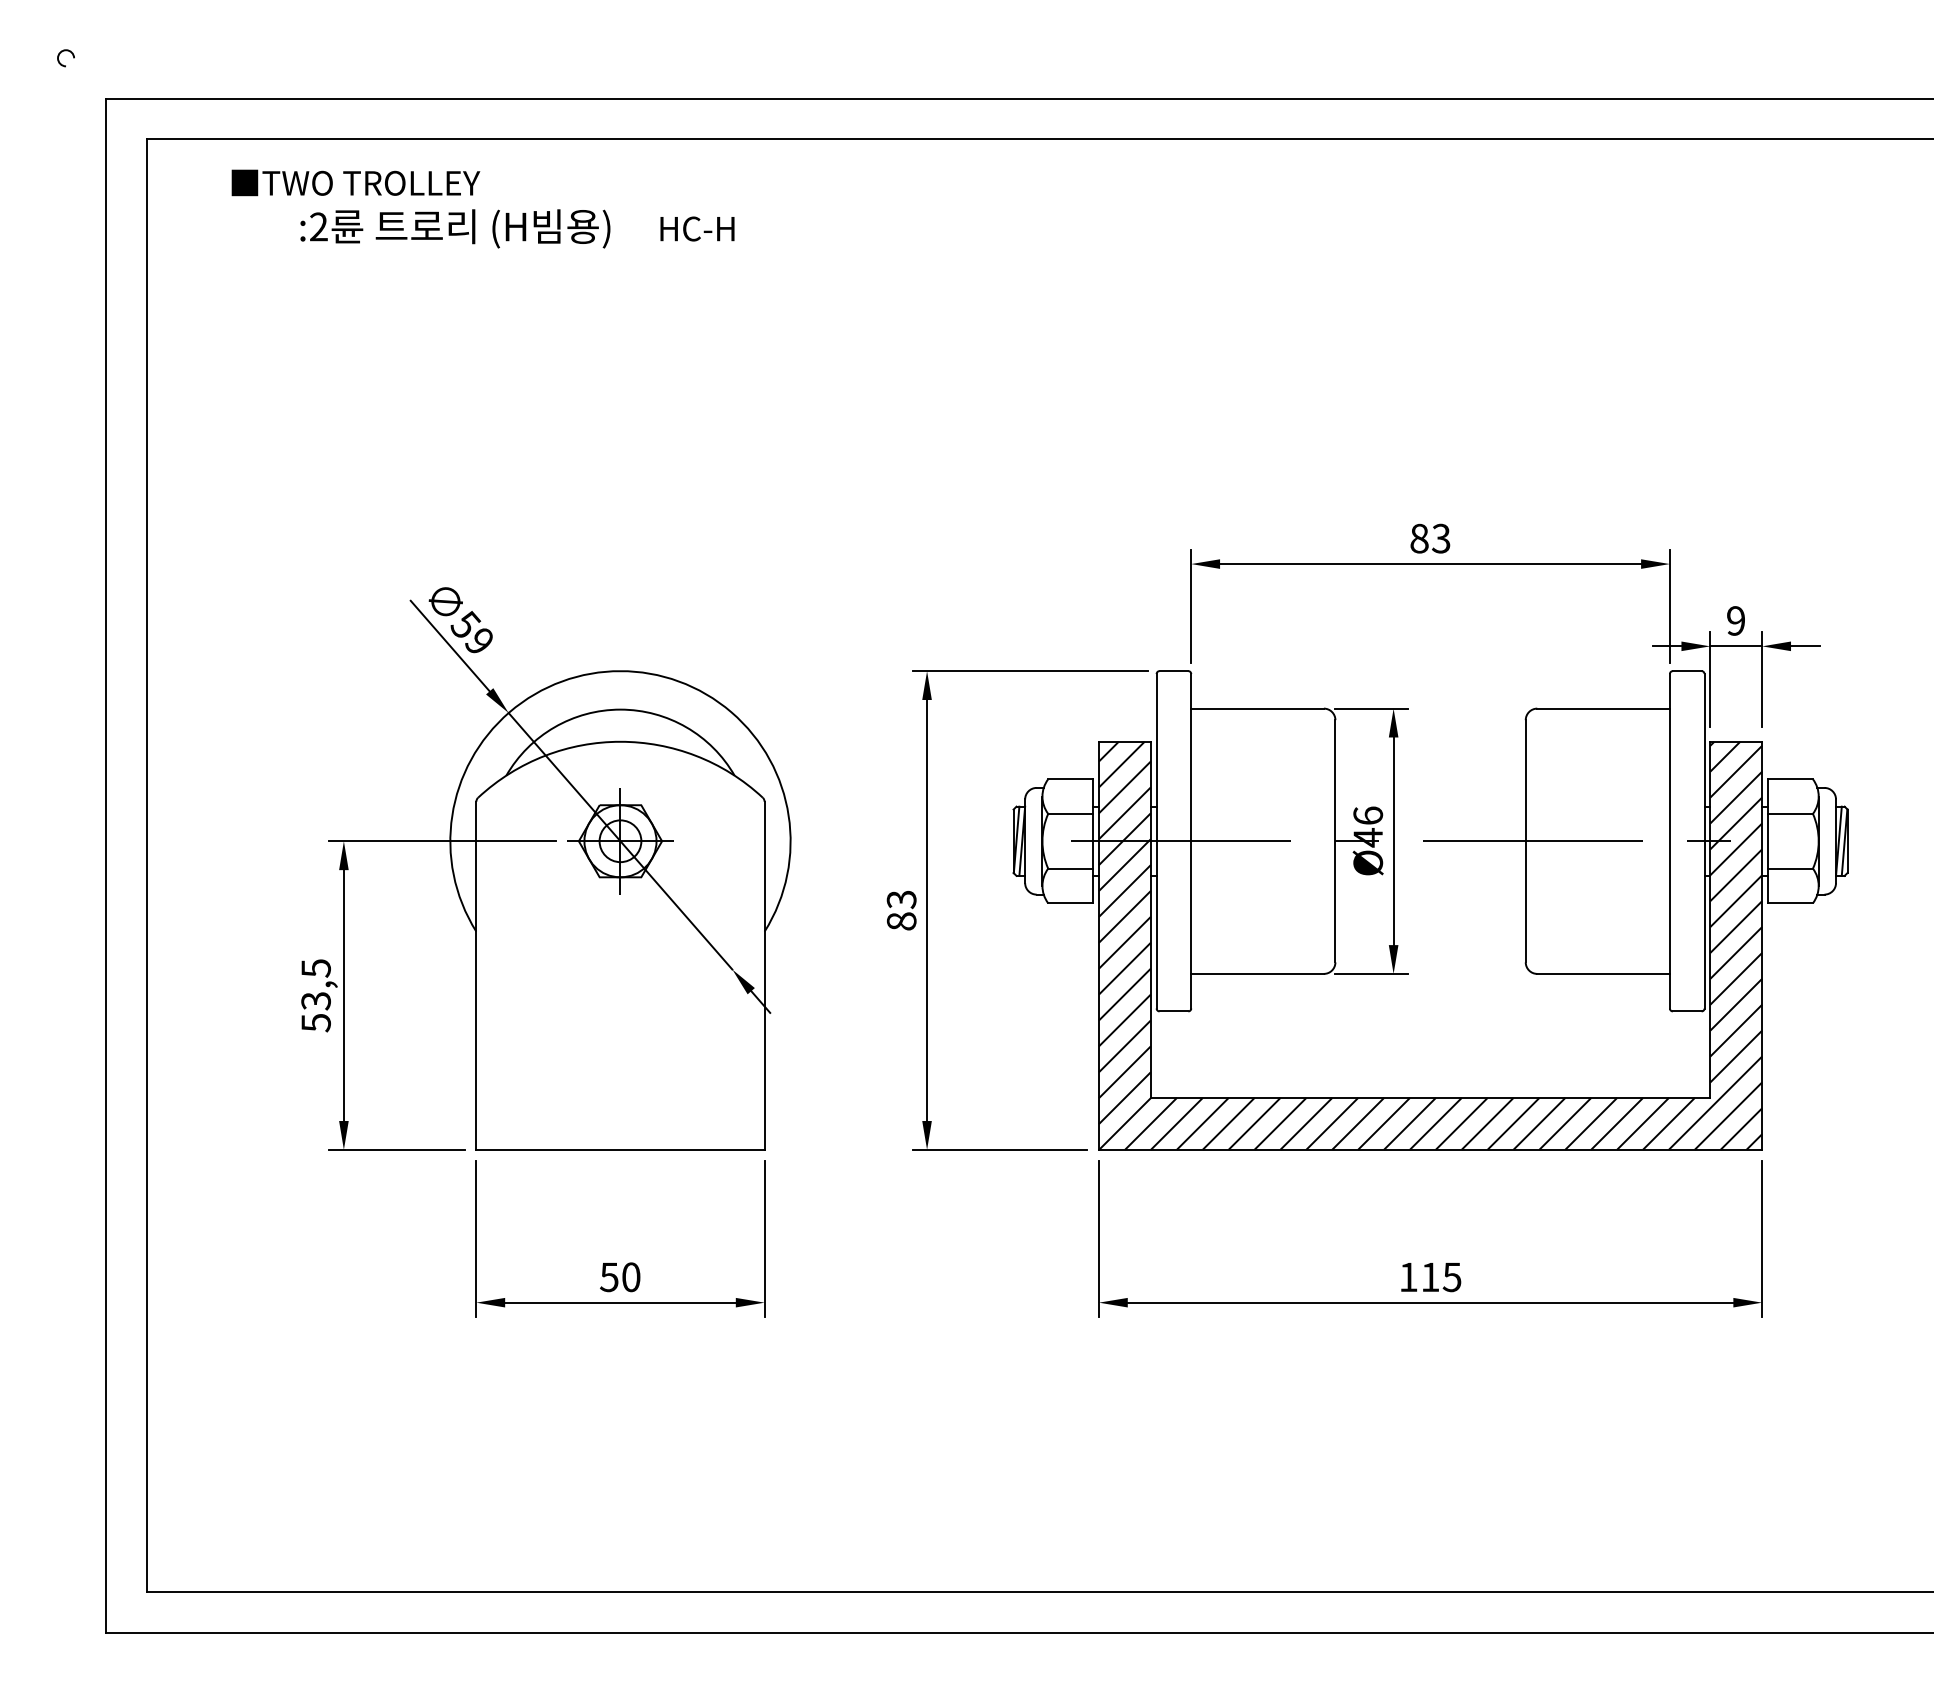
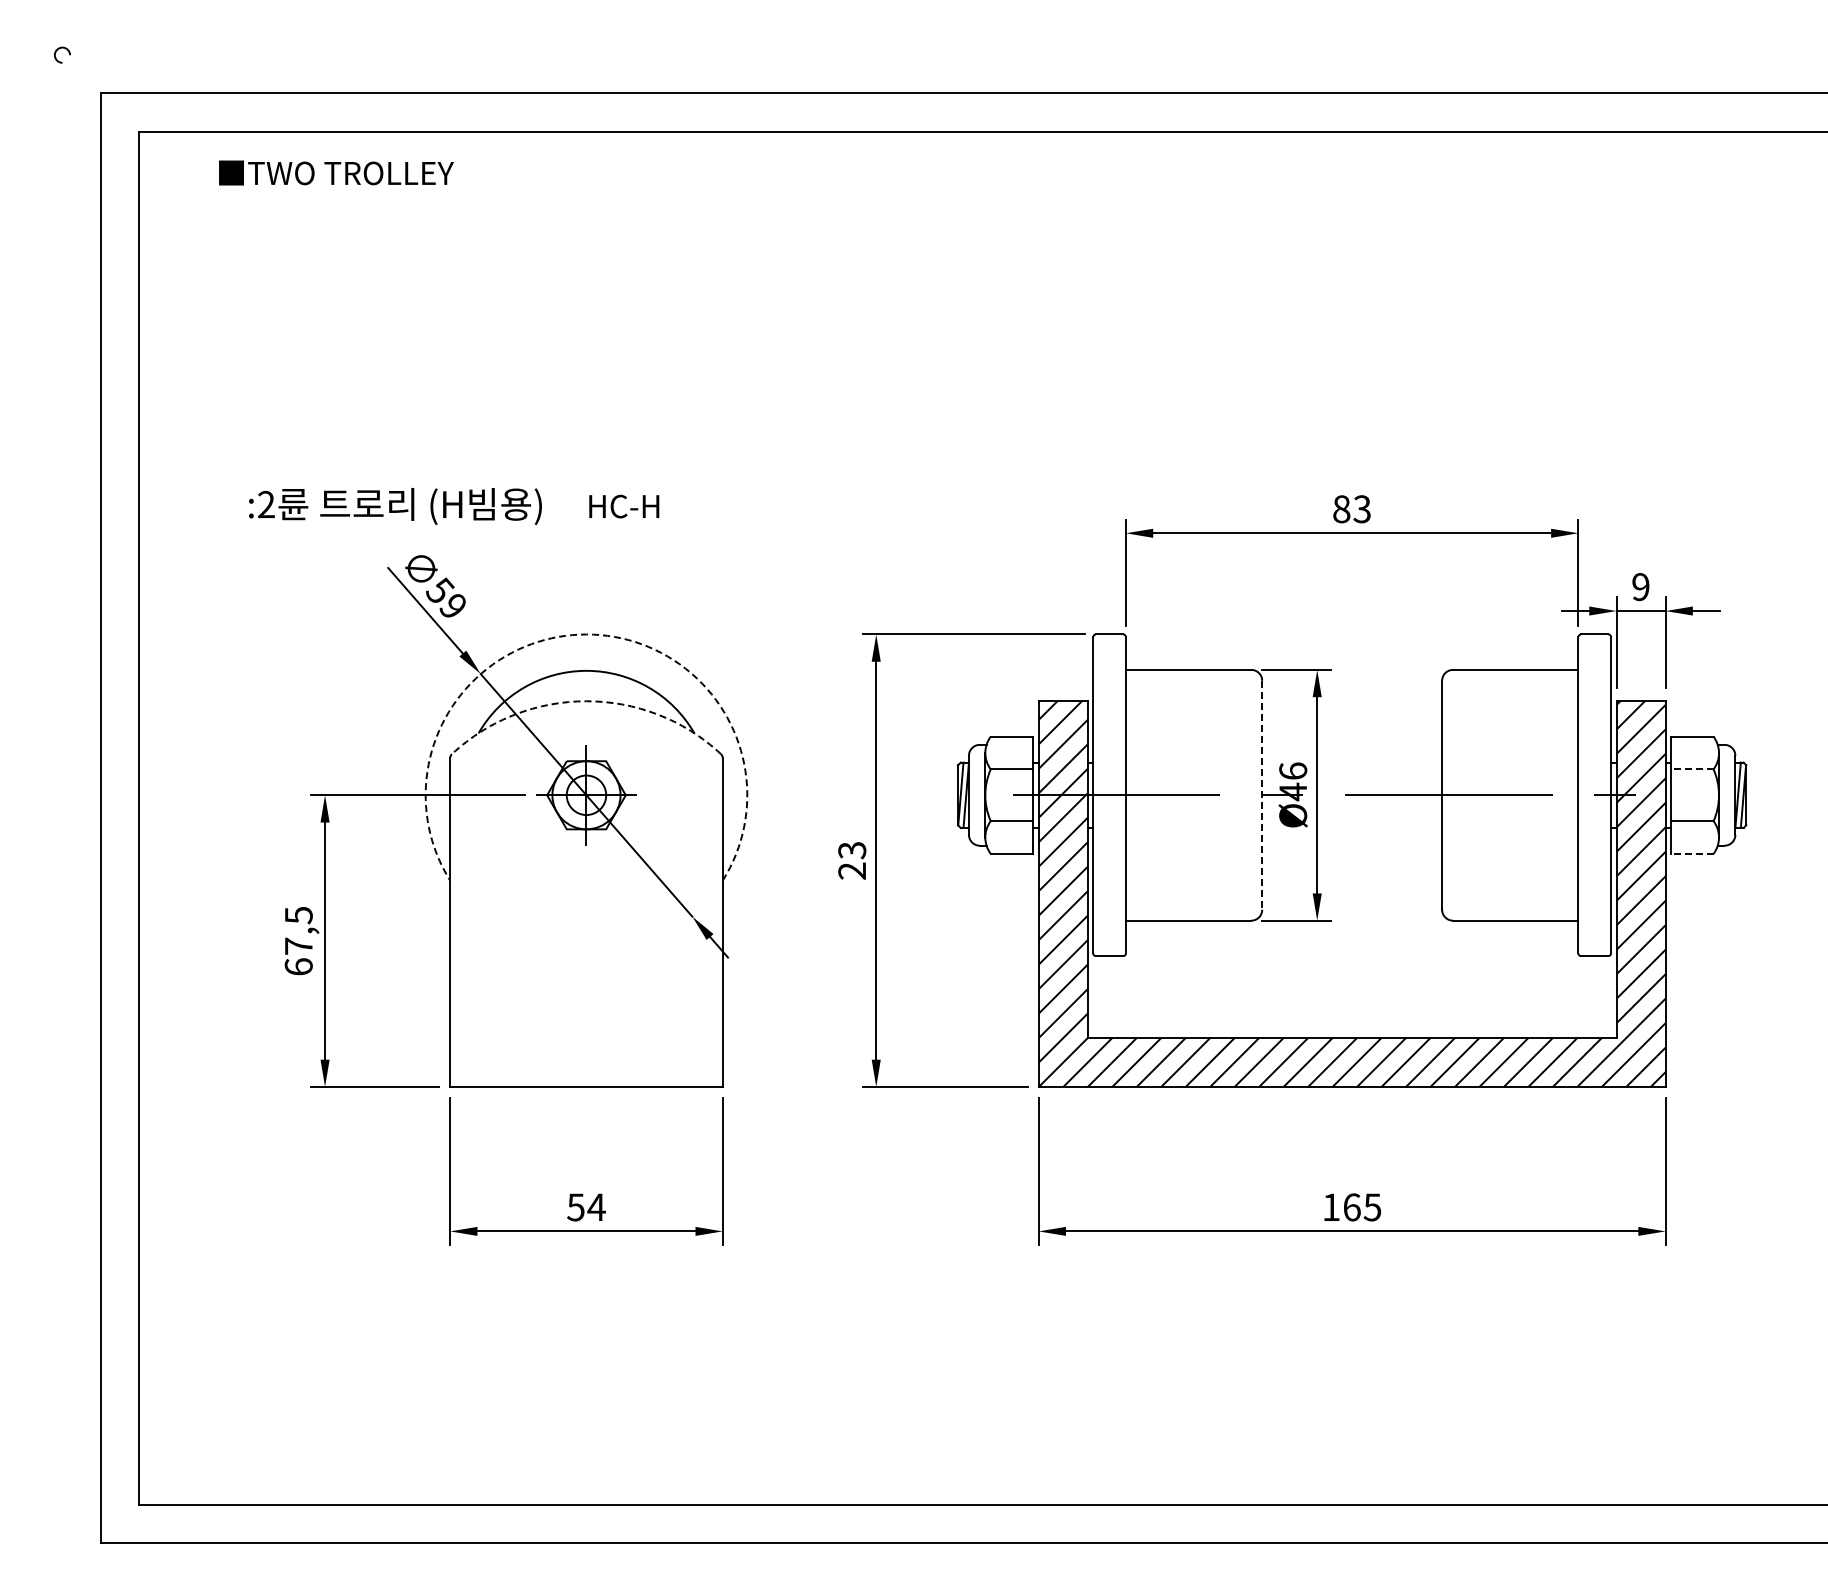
text: (517, 228) -> (454, 506), moved
arc: (620, 671) -> (586, 634), solid -> dashed
arc: (620, 742) -> (586, 701), solid -> dashed
line: (1789, 813) -> (1691, 769), solid -> dashed
line: (1335, 841) -> (1262, 795), solid -> dashed
line: (1789, 902) -> (1691, 853), solid -> dashed
text: (901, 920) -> (852, 870), 83 -> 23
text: (315, 1011) -> (298, 956), 53,5 -> 67,5
text: (631, 1277) -> (596, 1207), 50 -> 54
text: (1430, 1277) -> (1352, 1207), 115 -> 165

